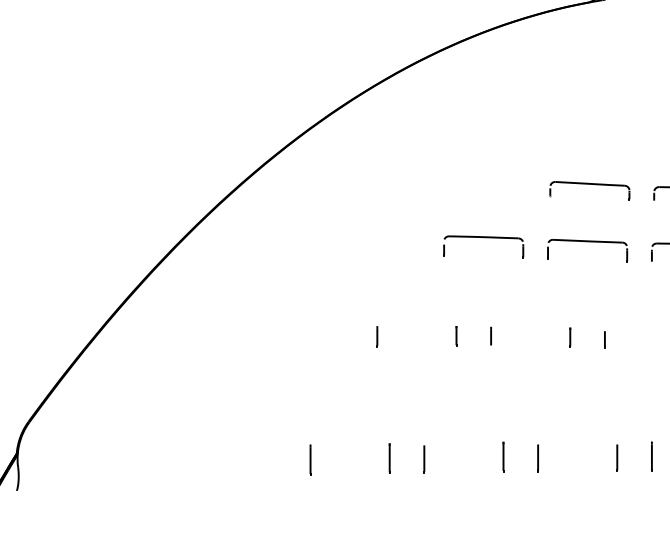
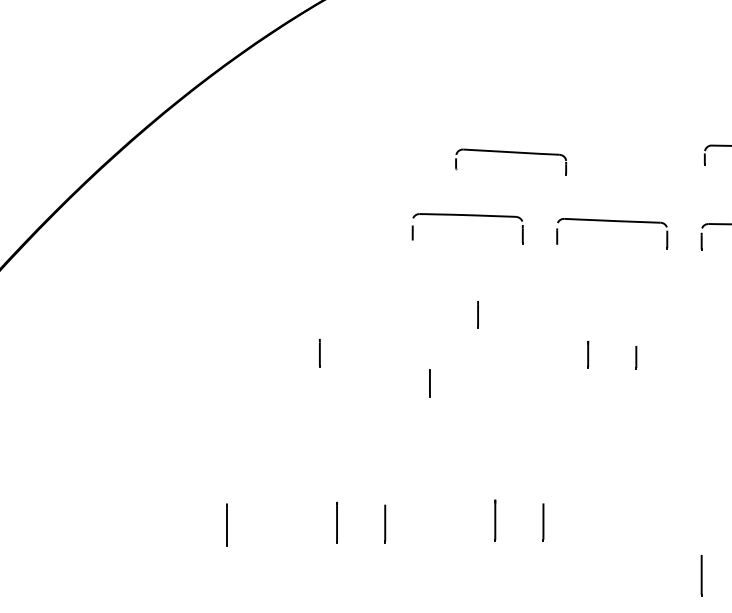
part: (589, 190) -> (510, 161), moved
line: (490, 335) -> (477, 312), moved
line: (456, 336) -> (429, 383), moved
line: (651, 456) -> (701, 575), moved
line: (617, 457) -> (653, 521), removed

